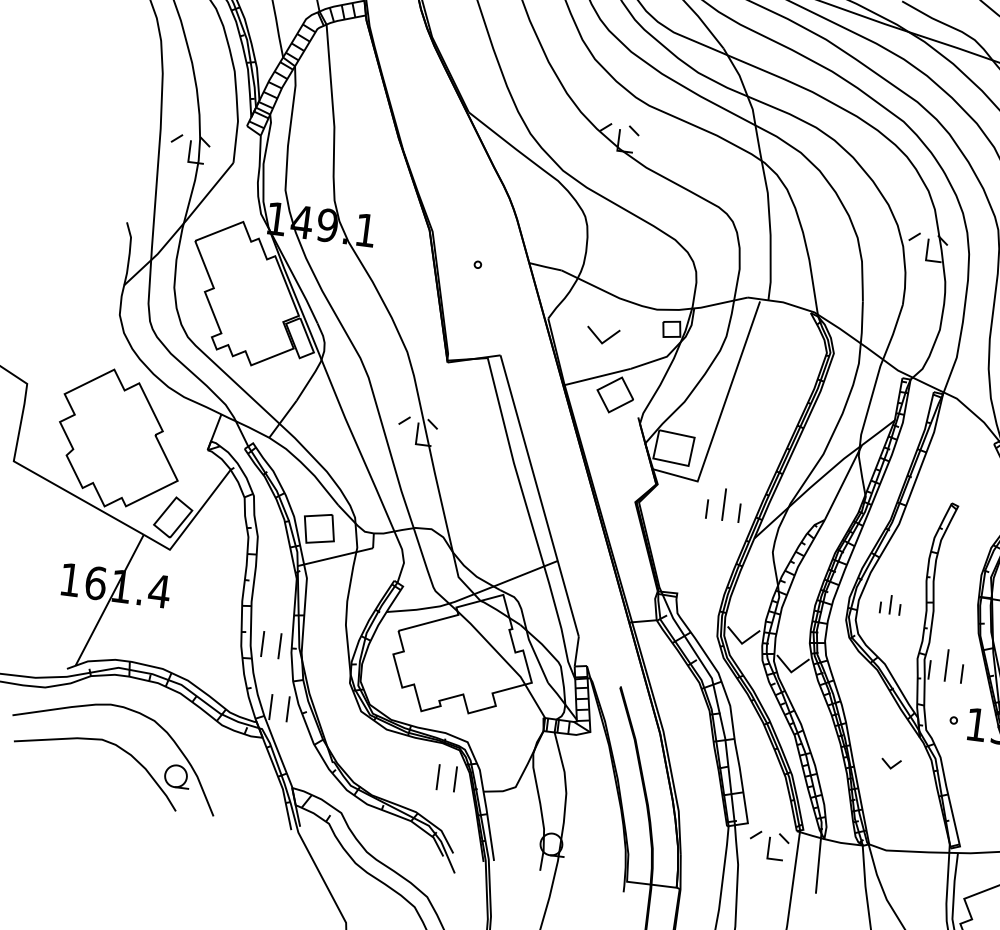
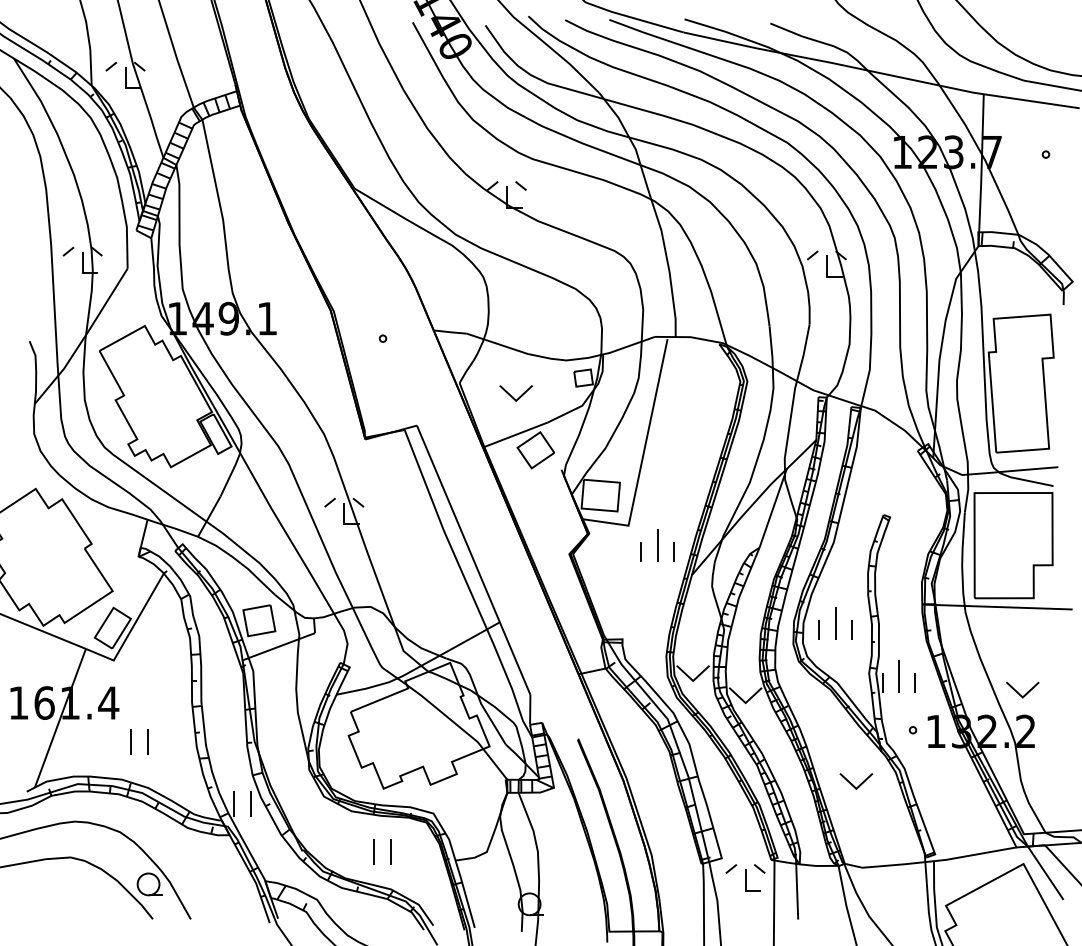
part: (890, 604) -> (835, 623), size x1.67
part: (263, 643) -> (131, 741), moved
part: (891, 764) -> (856, 781), size x1.67
part: (439, 776) -> (374, 851), moved

